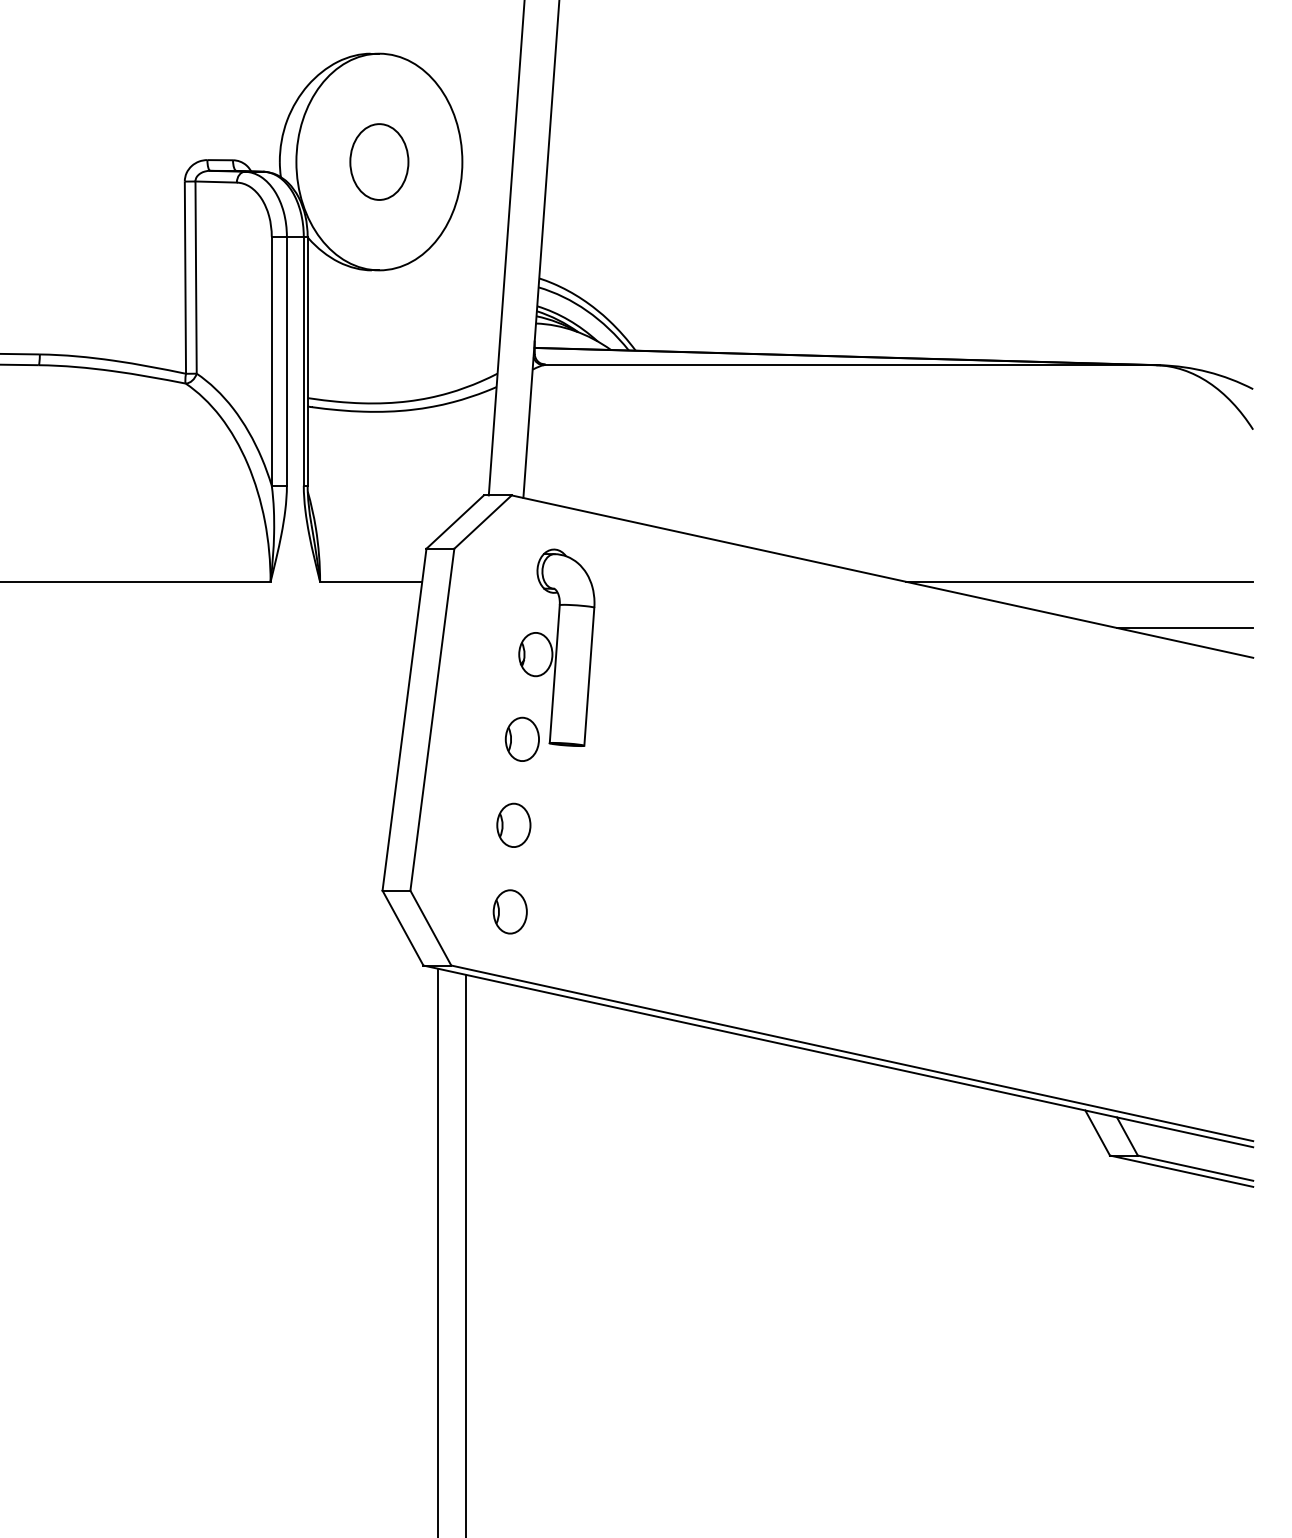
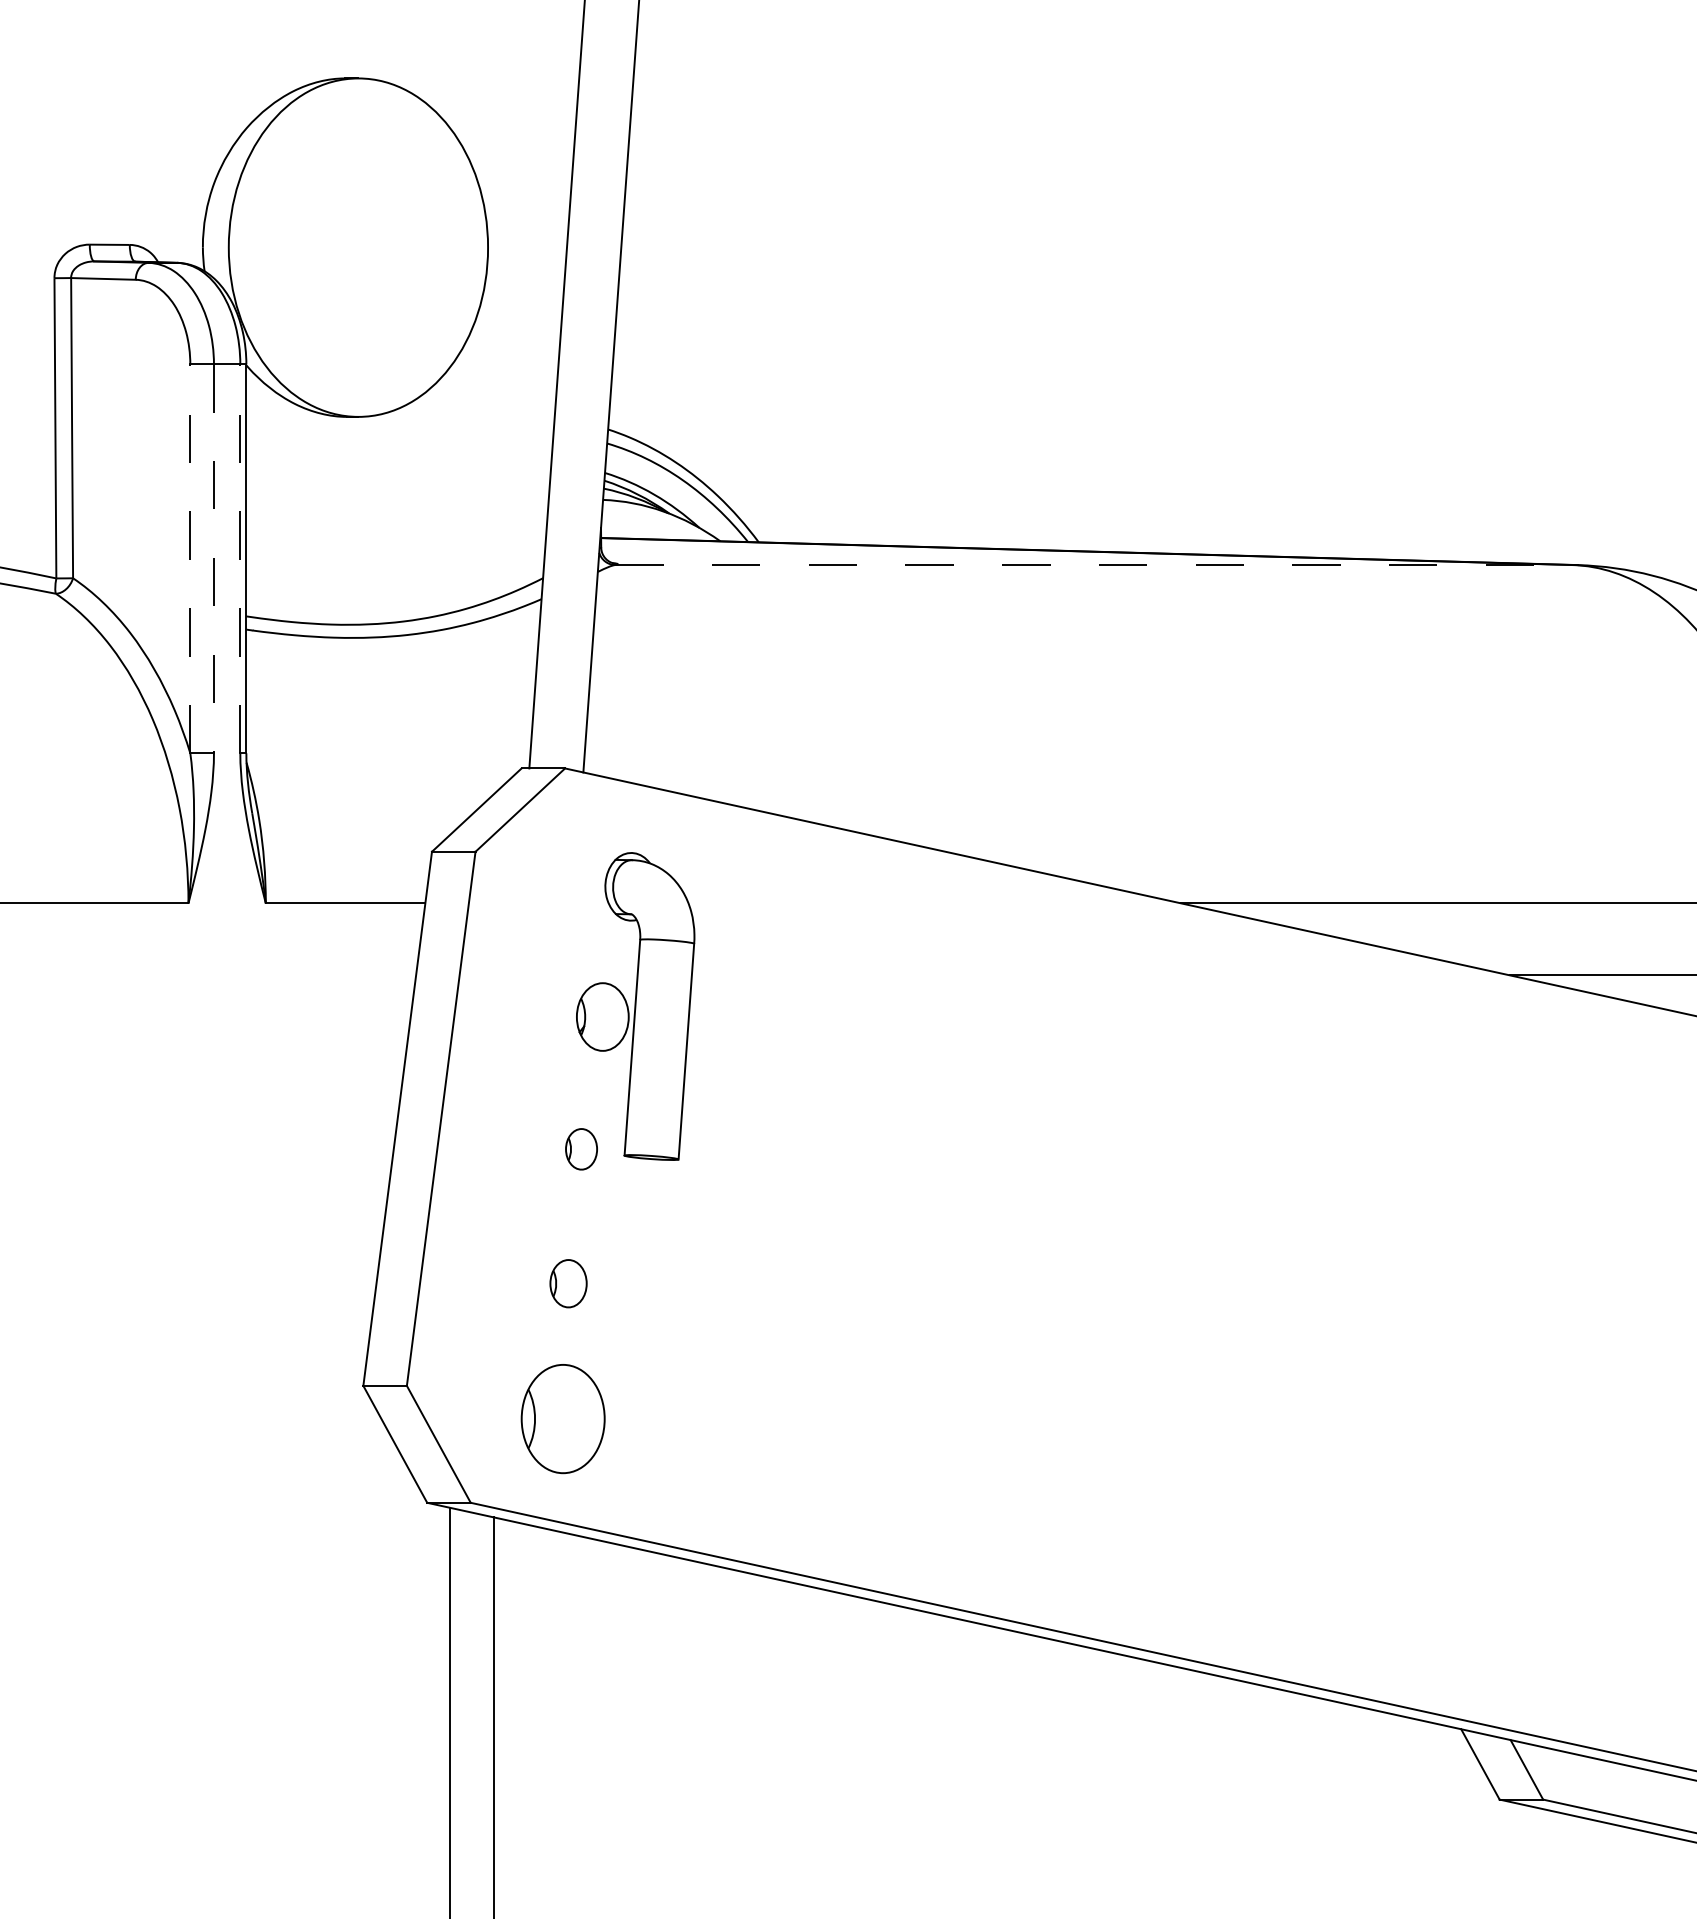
part: (379, 161) -> (358, 246), removed
line: (271, 360) -> (189, 557), solid -> dashed
line: (303, 360) -> (239, 557), solid -> dashed
line: (286, 361) -> (213, 559), solid -> dashed
line: (850, 365) -> (1094, 565), solid -> dashed
part: (521, 738) -> (580, 1148), size x0.6
part: (513, 824) -> (567, 1282), size x0.7
part: (509, 911) -> (561, 1418), size x1.6

